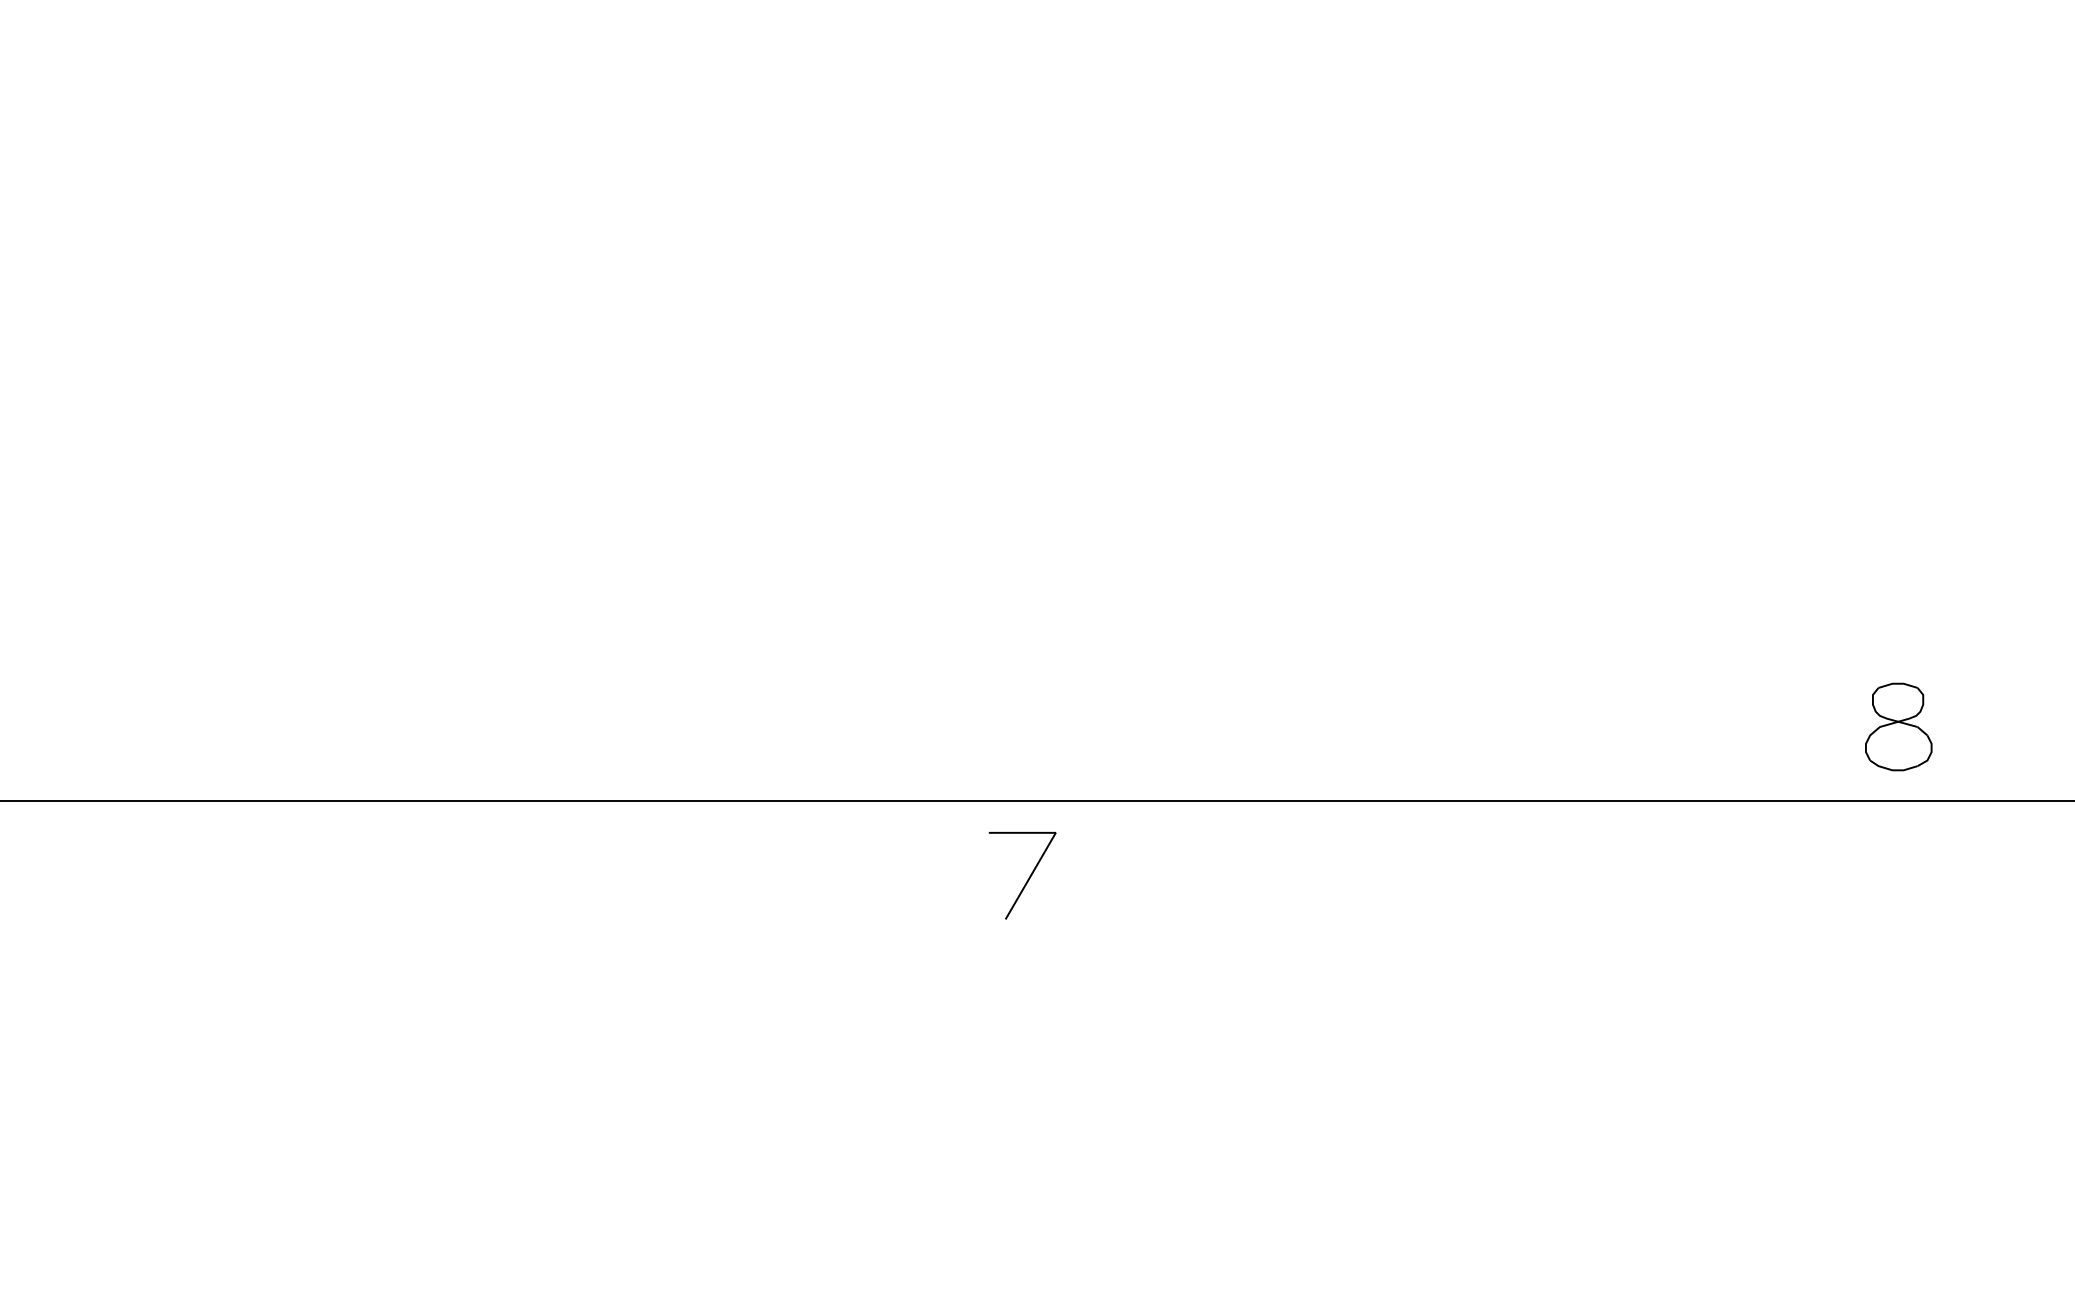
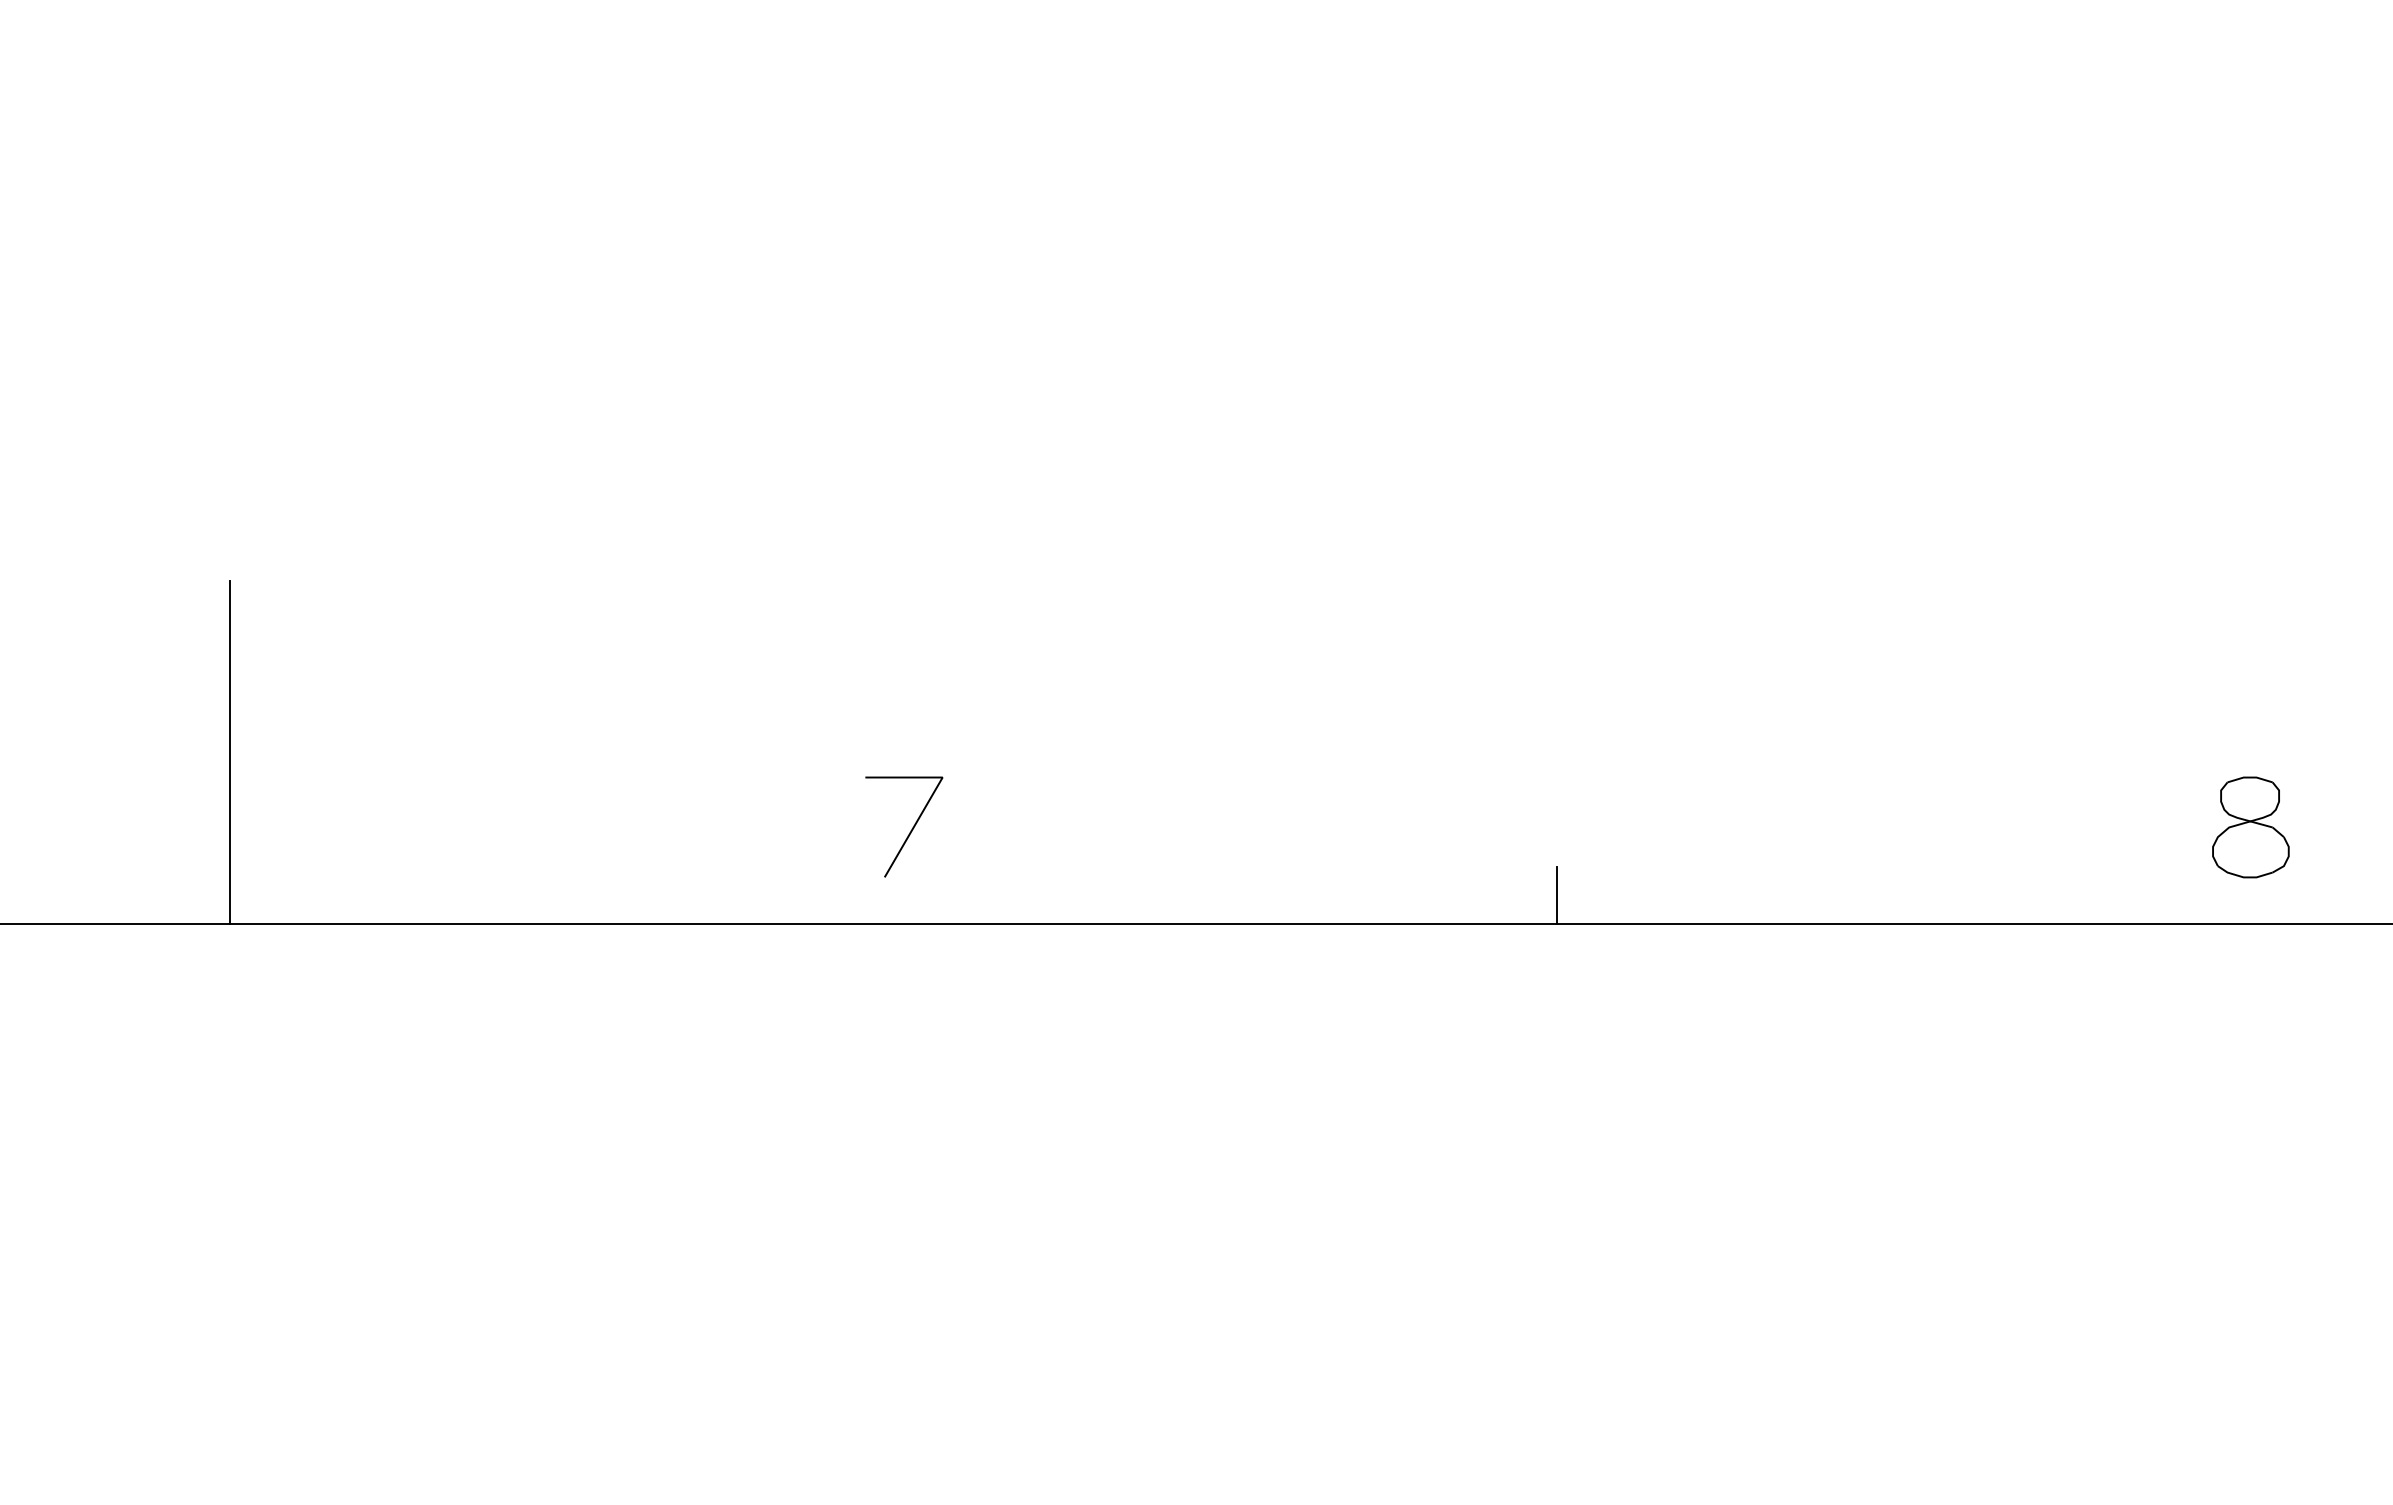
line: (199, 652) -> (230, 752), added
part: (1898, 727) -> (2250, 827), moved
line: (1349, 775) -> (1556, 894), added
line: (1027, 878) -> (910, 830), moved

